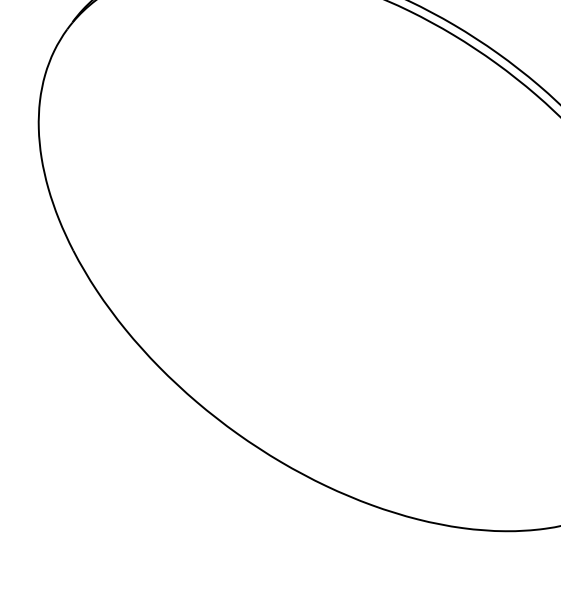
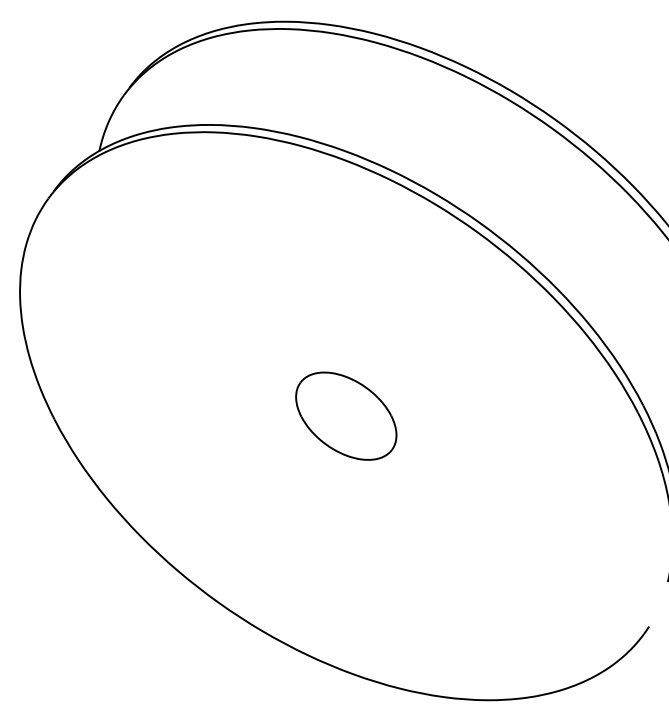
part: (365, 246) -> (346, 415), added

